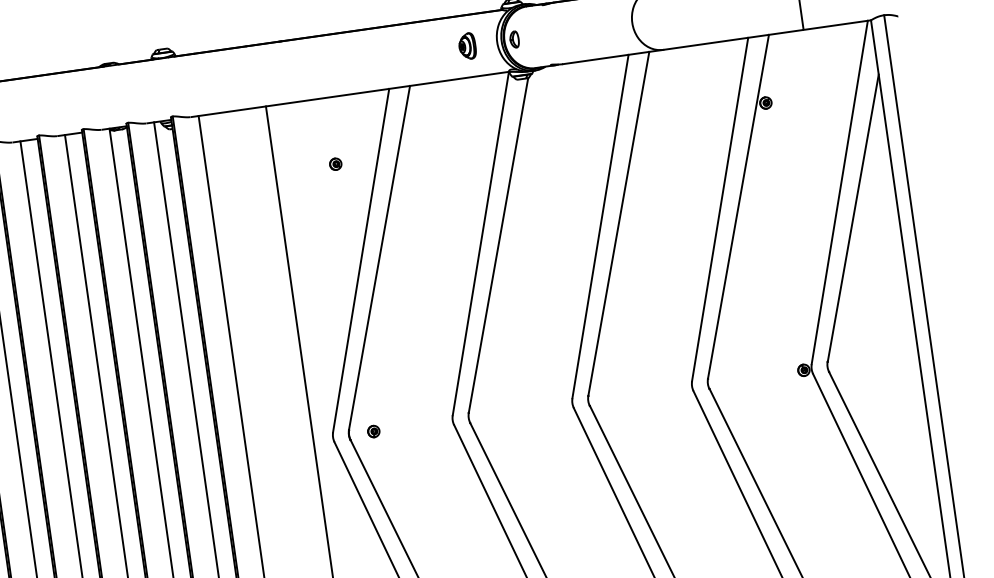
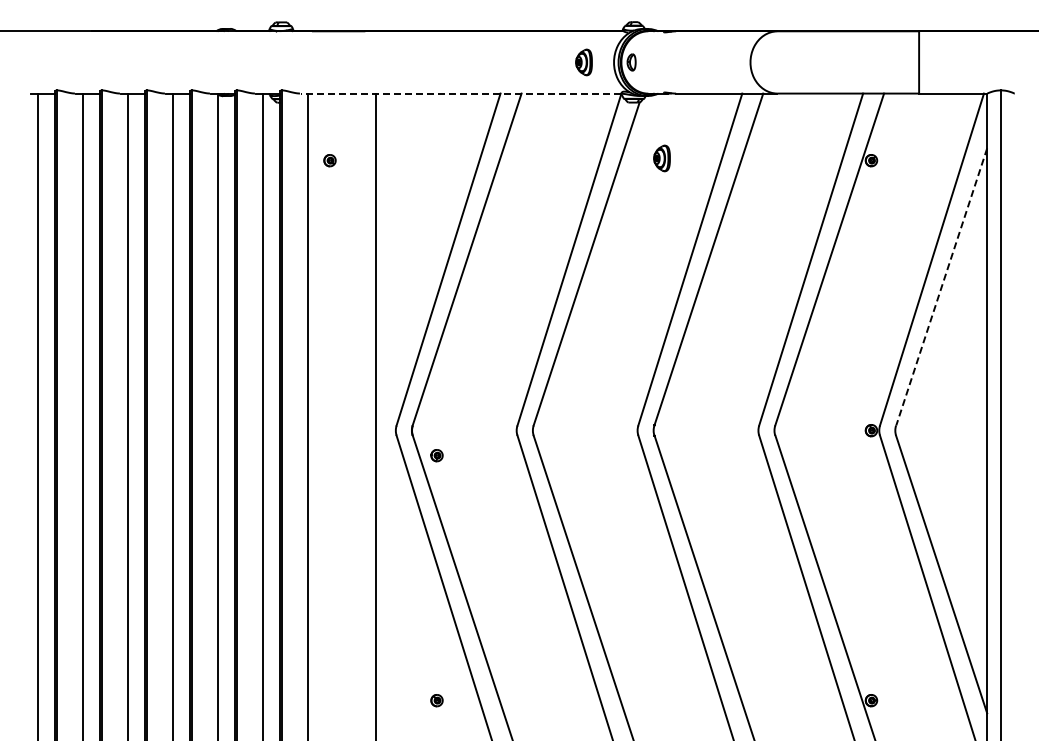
line: (349, 94) -> (460, 93), solid -> dashed
part: (557, 130) -> (661, 158), added
part: (335, 164) -> (329, 160), moved
line: (852, 217) -> (941, 286), solid -> dashed
part: (373, 431) -> (436, 455), moved

